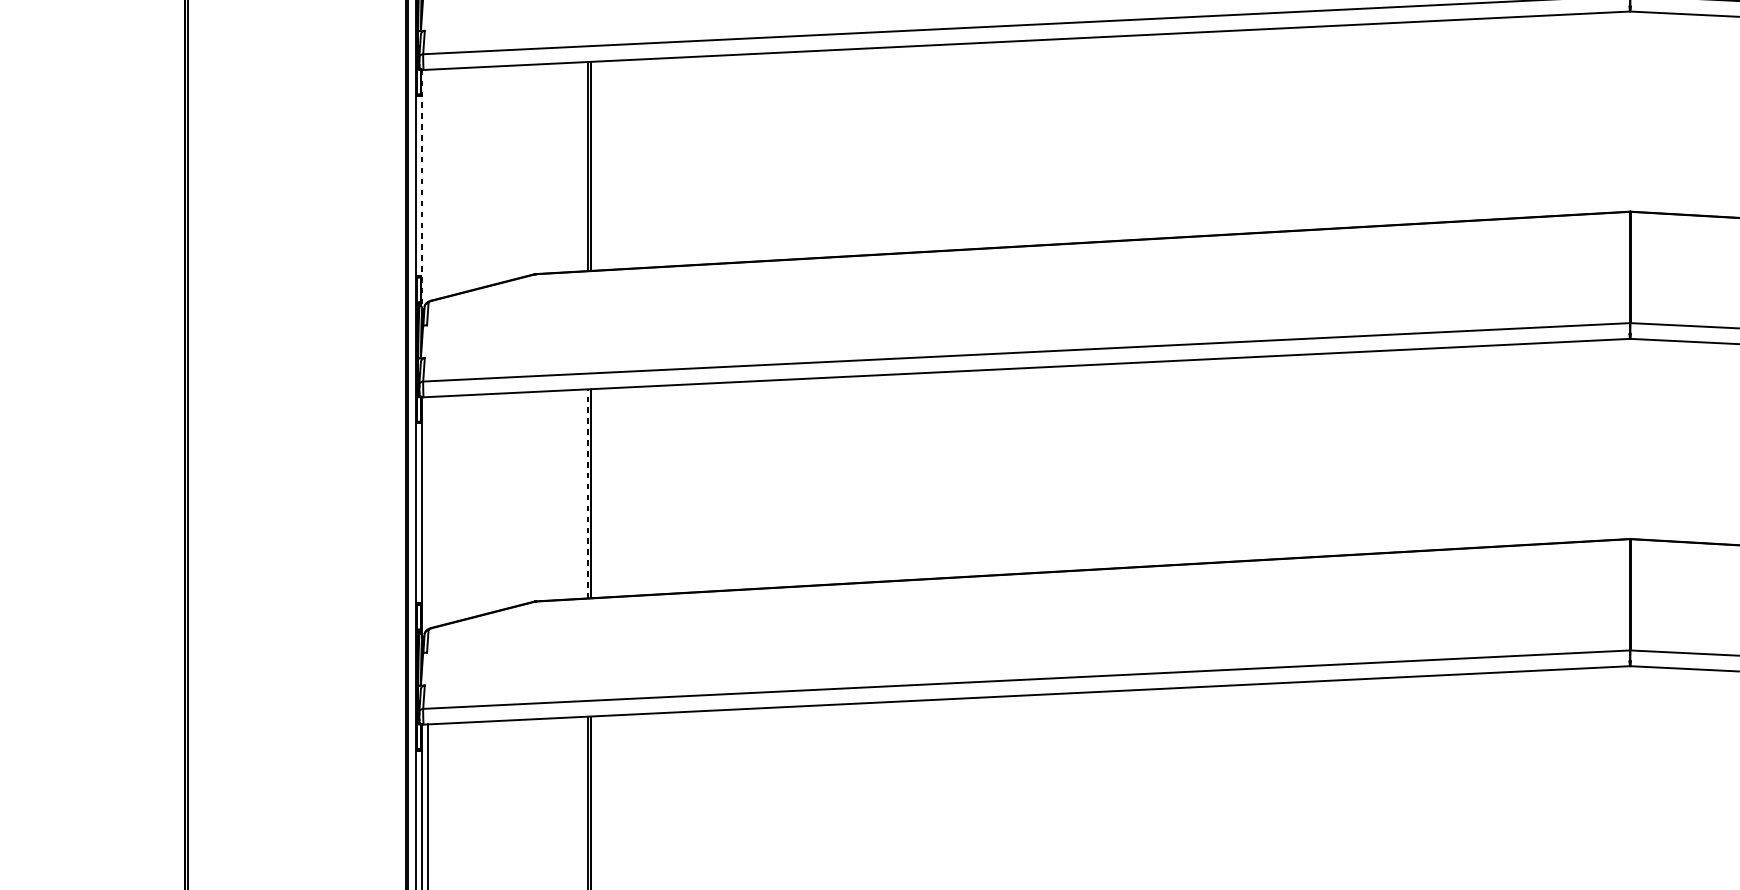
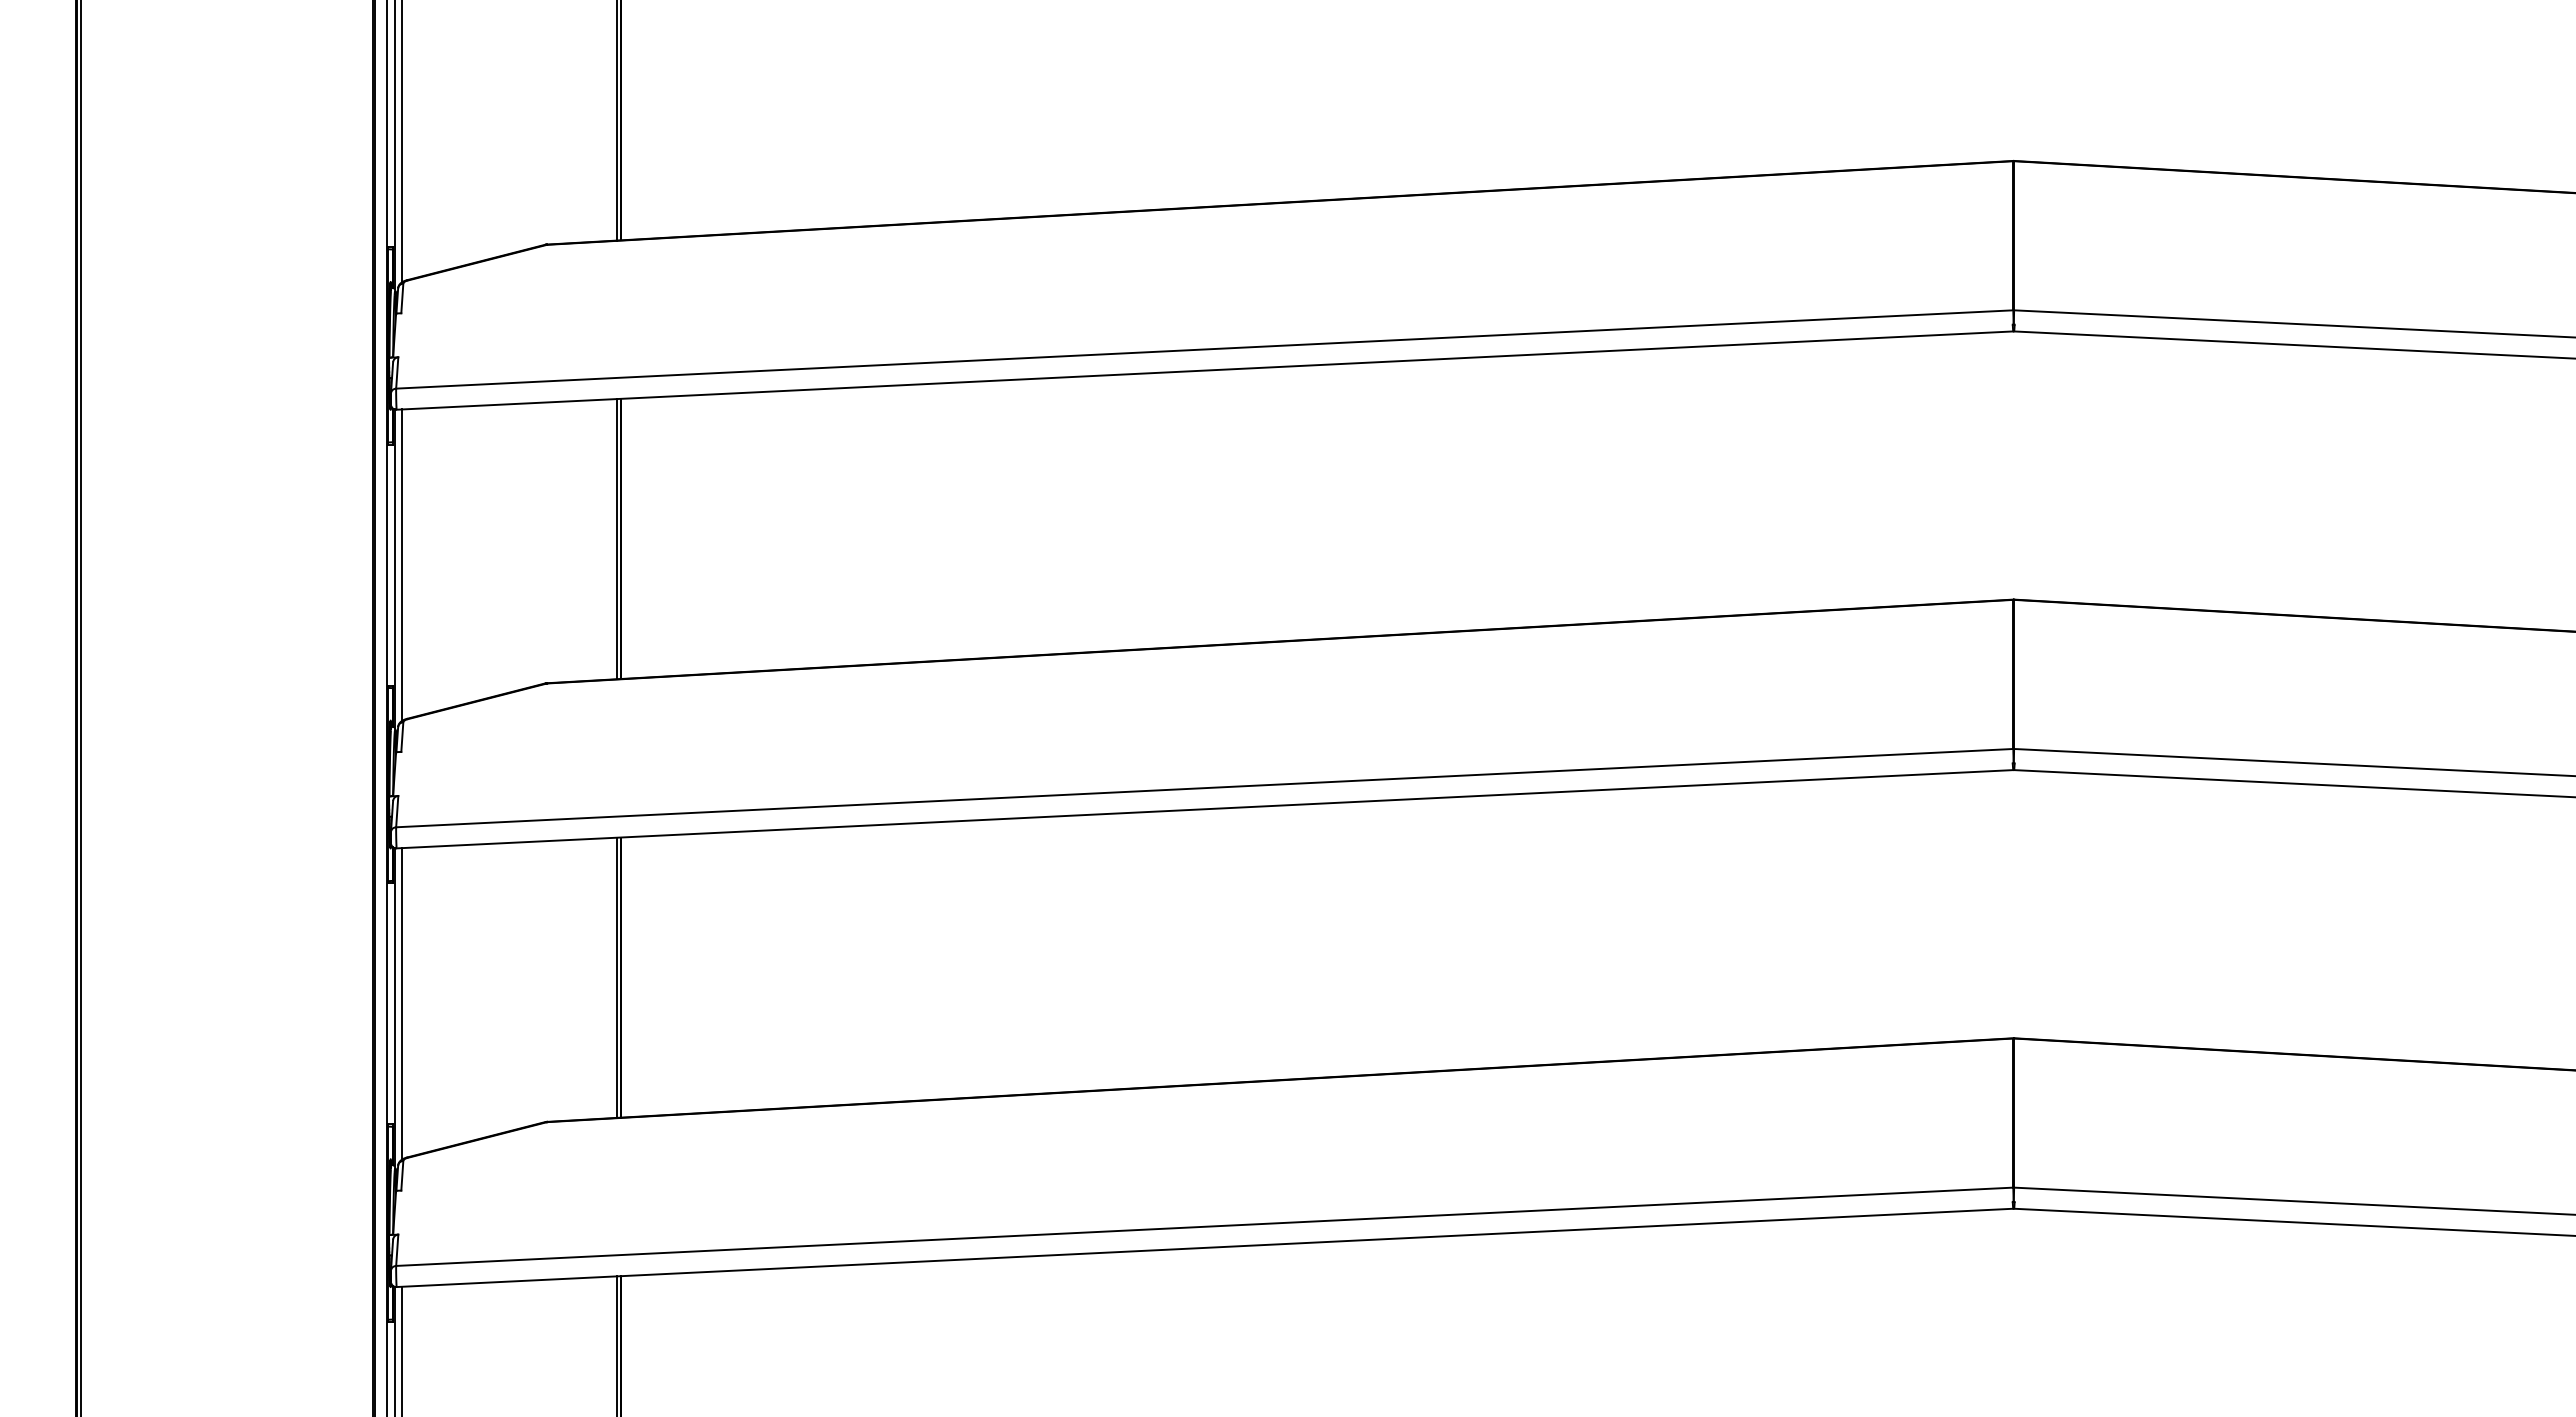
line: (427, 185) -> (402, 564), added
line: (421, 189) -> (394, 569), dashed -> solid
line: (587, 493) -> (616, 977), dashed -> solid
line: (427, 513) -> (402, 1003), added

